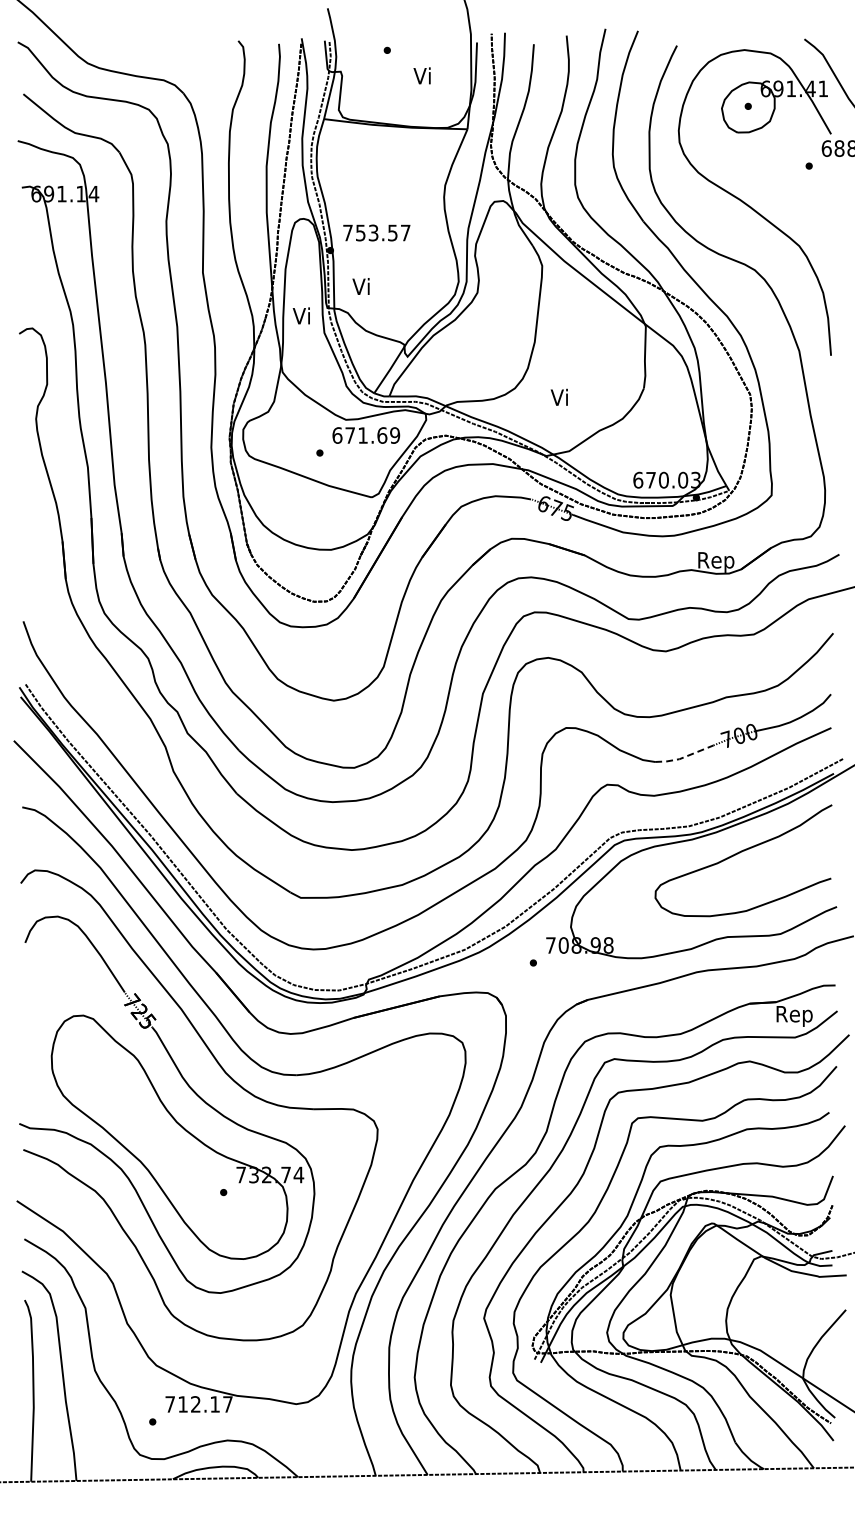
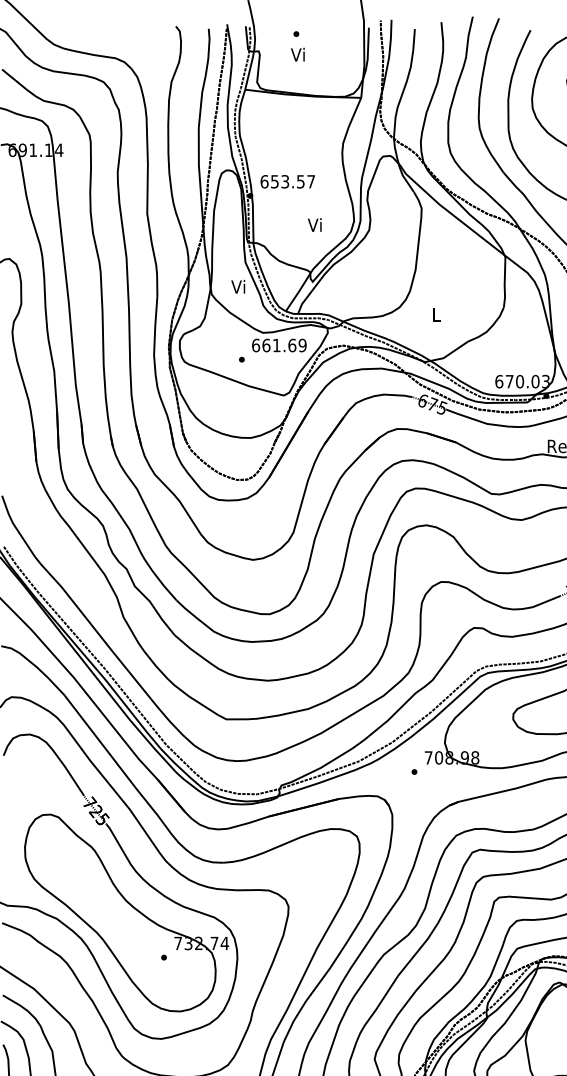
text: (421, 75) -> (297, 54), moved
text: (348, 232) -> (264, 181), 753.57 -> 653.57
text: (360, 286) -> (314, 225), moved
text: (300, 315) -> (237, 286), moved
text: (558, 396) -> (434, 313), Vi -> L
text: (350, 435) -> (266, 345), 671.69 -> 661.69
line: (684, 757) -> (536, 605), dashed -> solid

